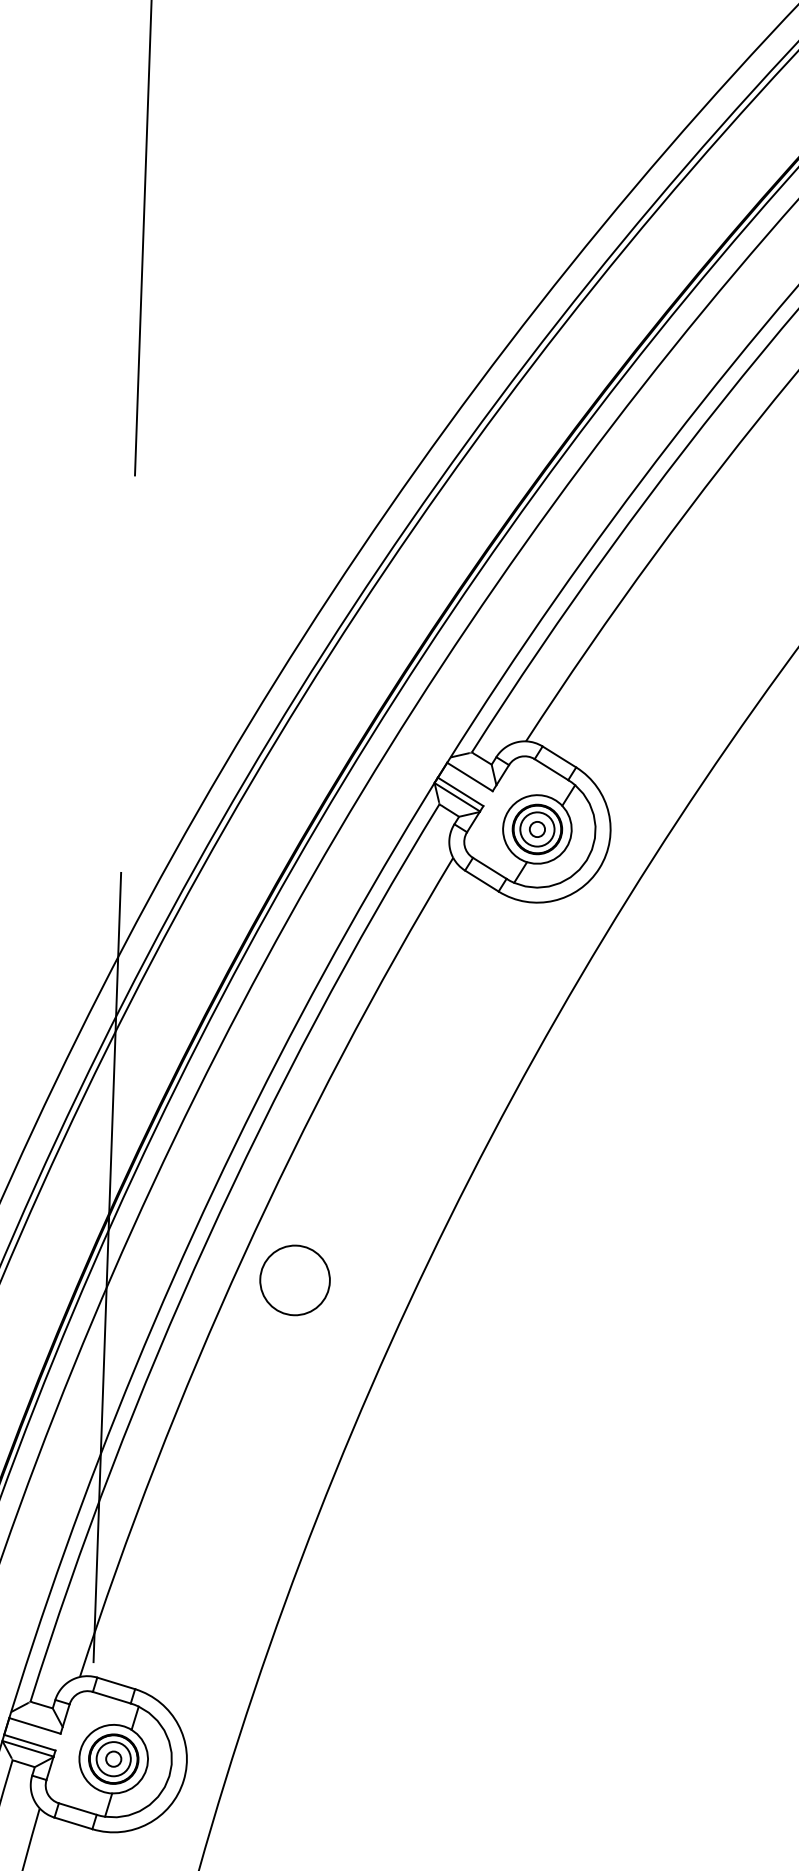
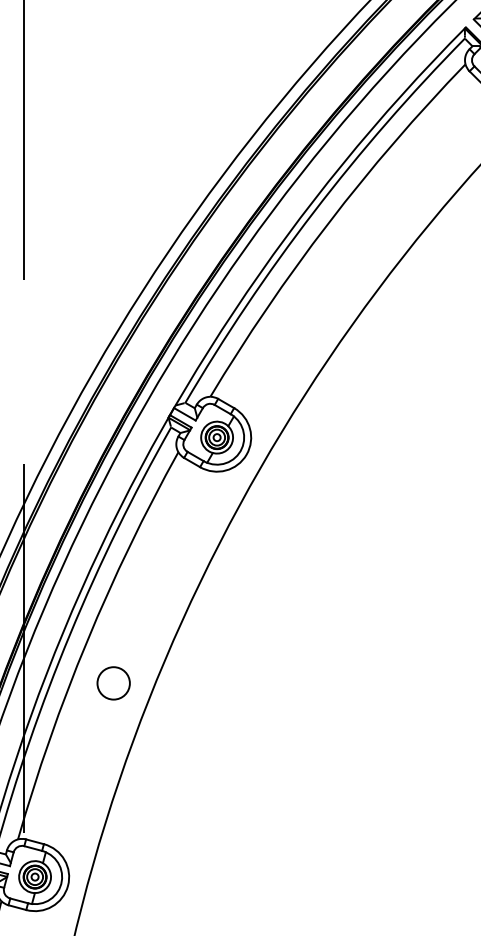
circle: (294, 1280) -> (113, 683), moved

